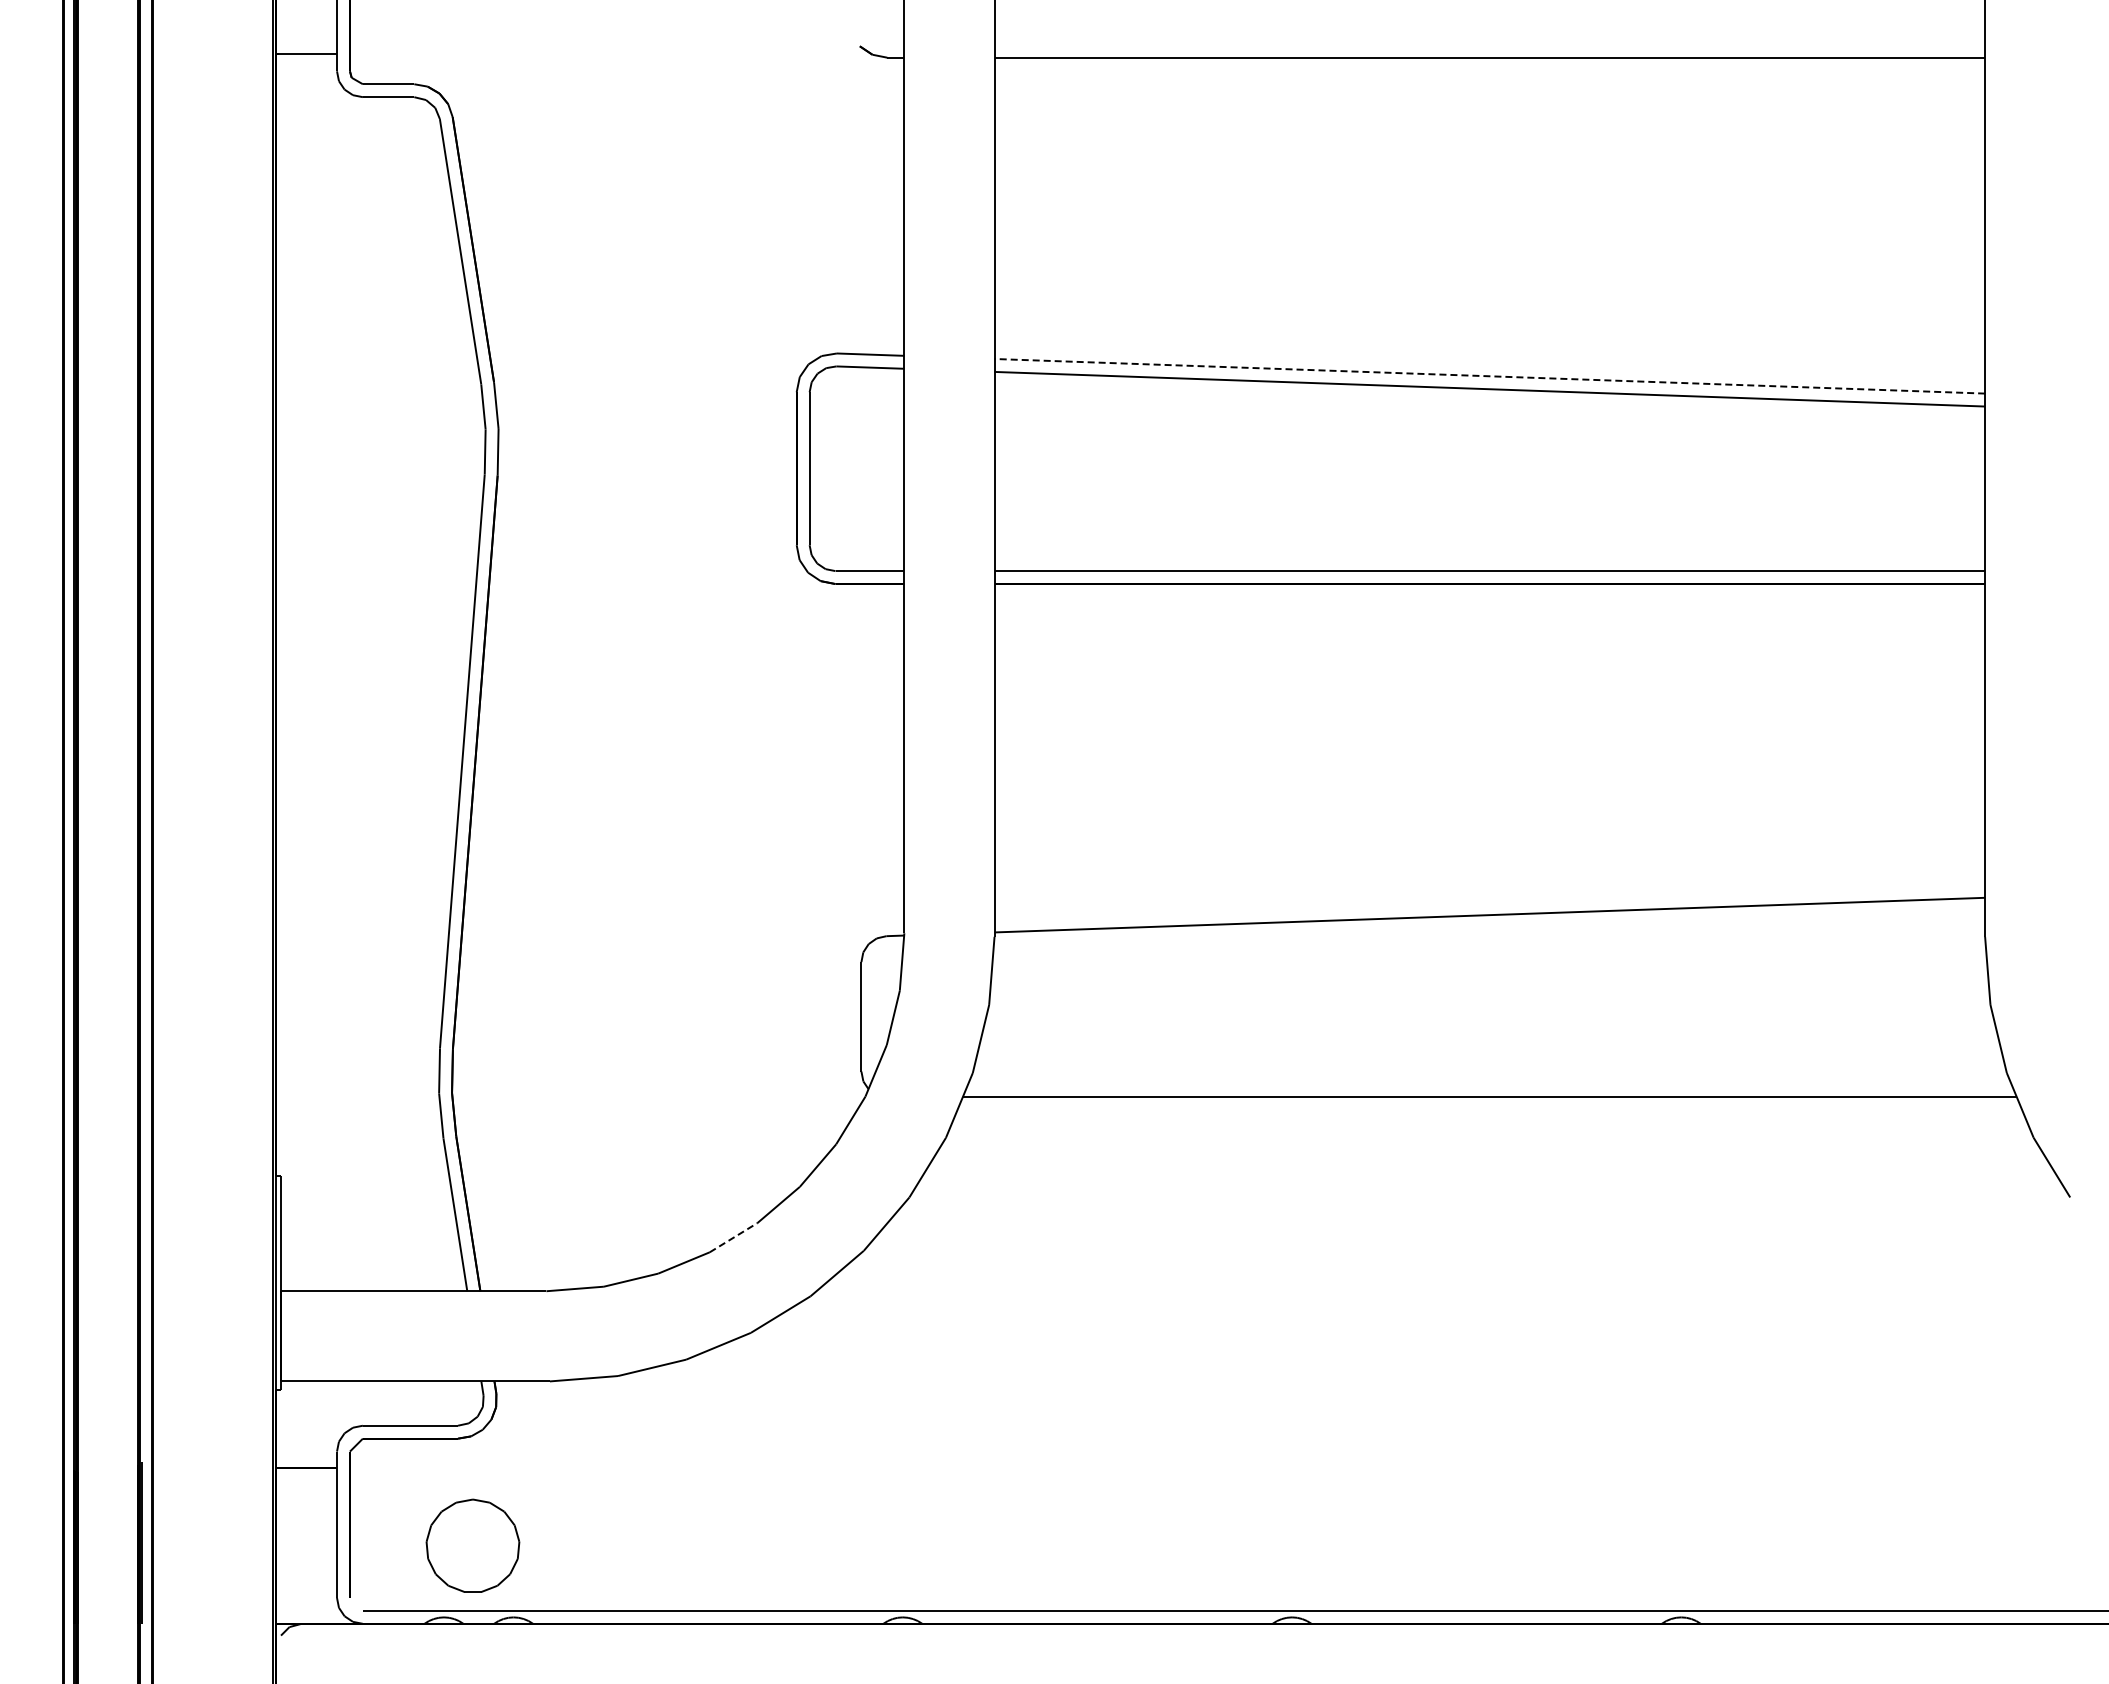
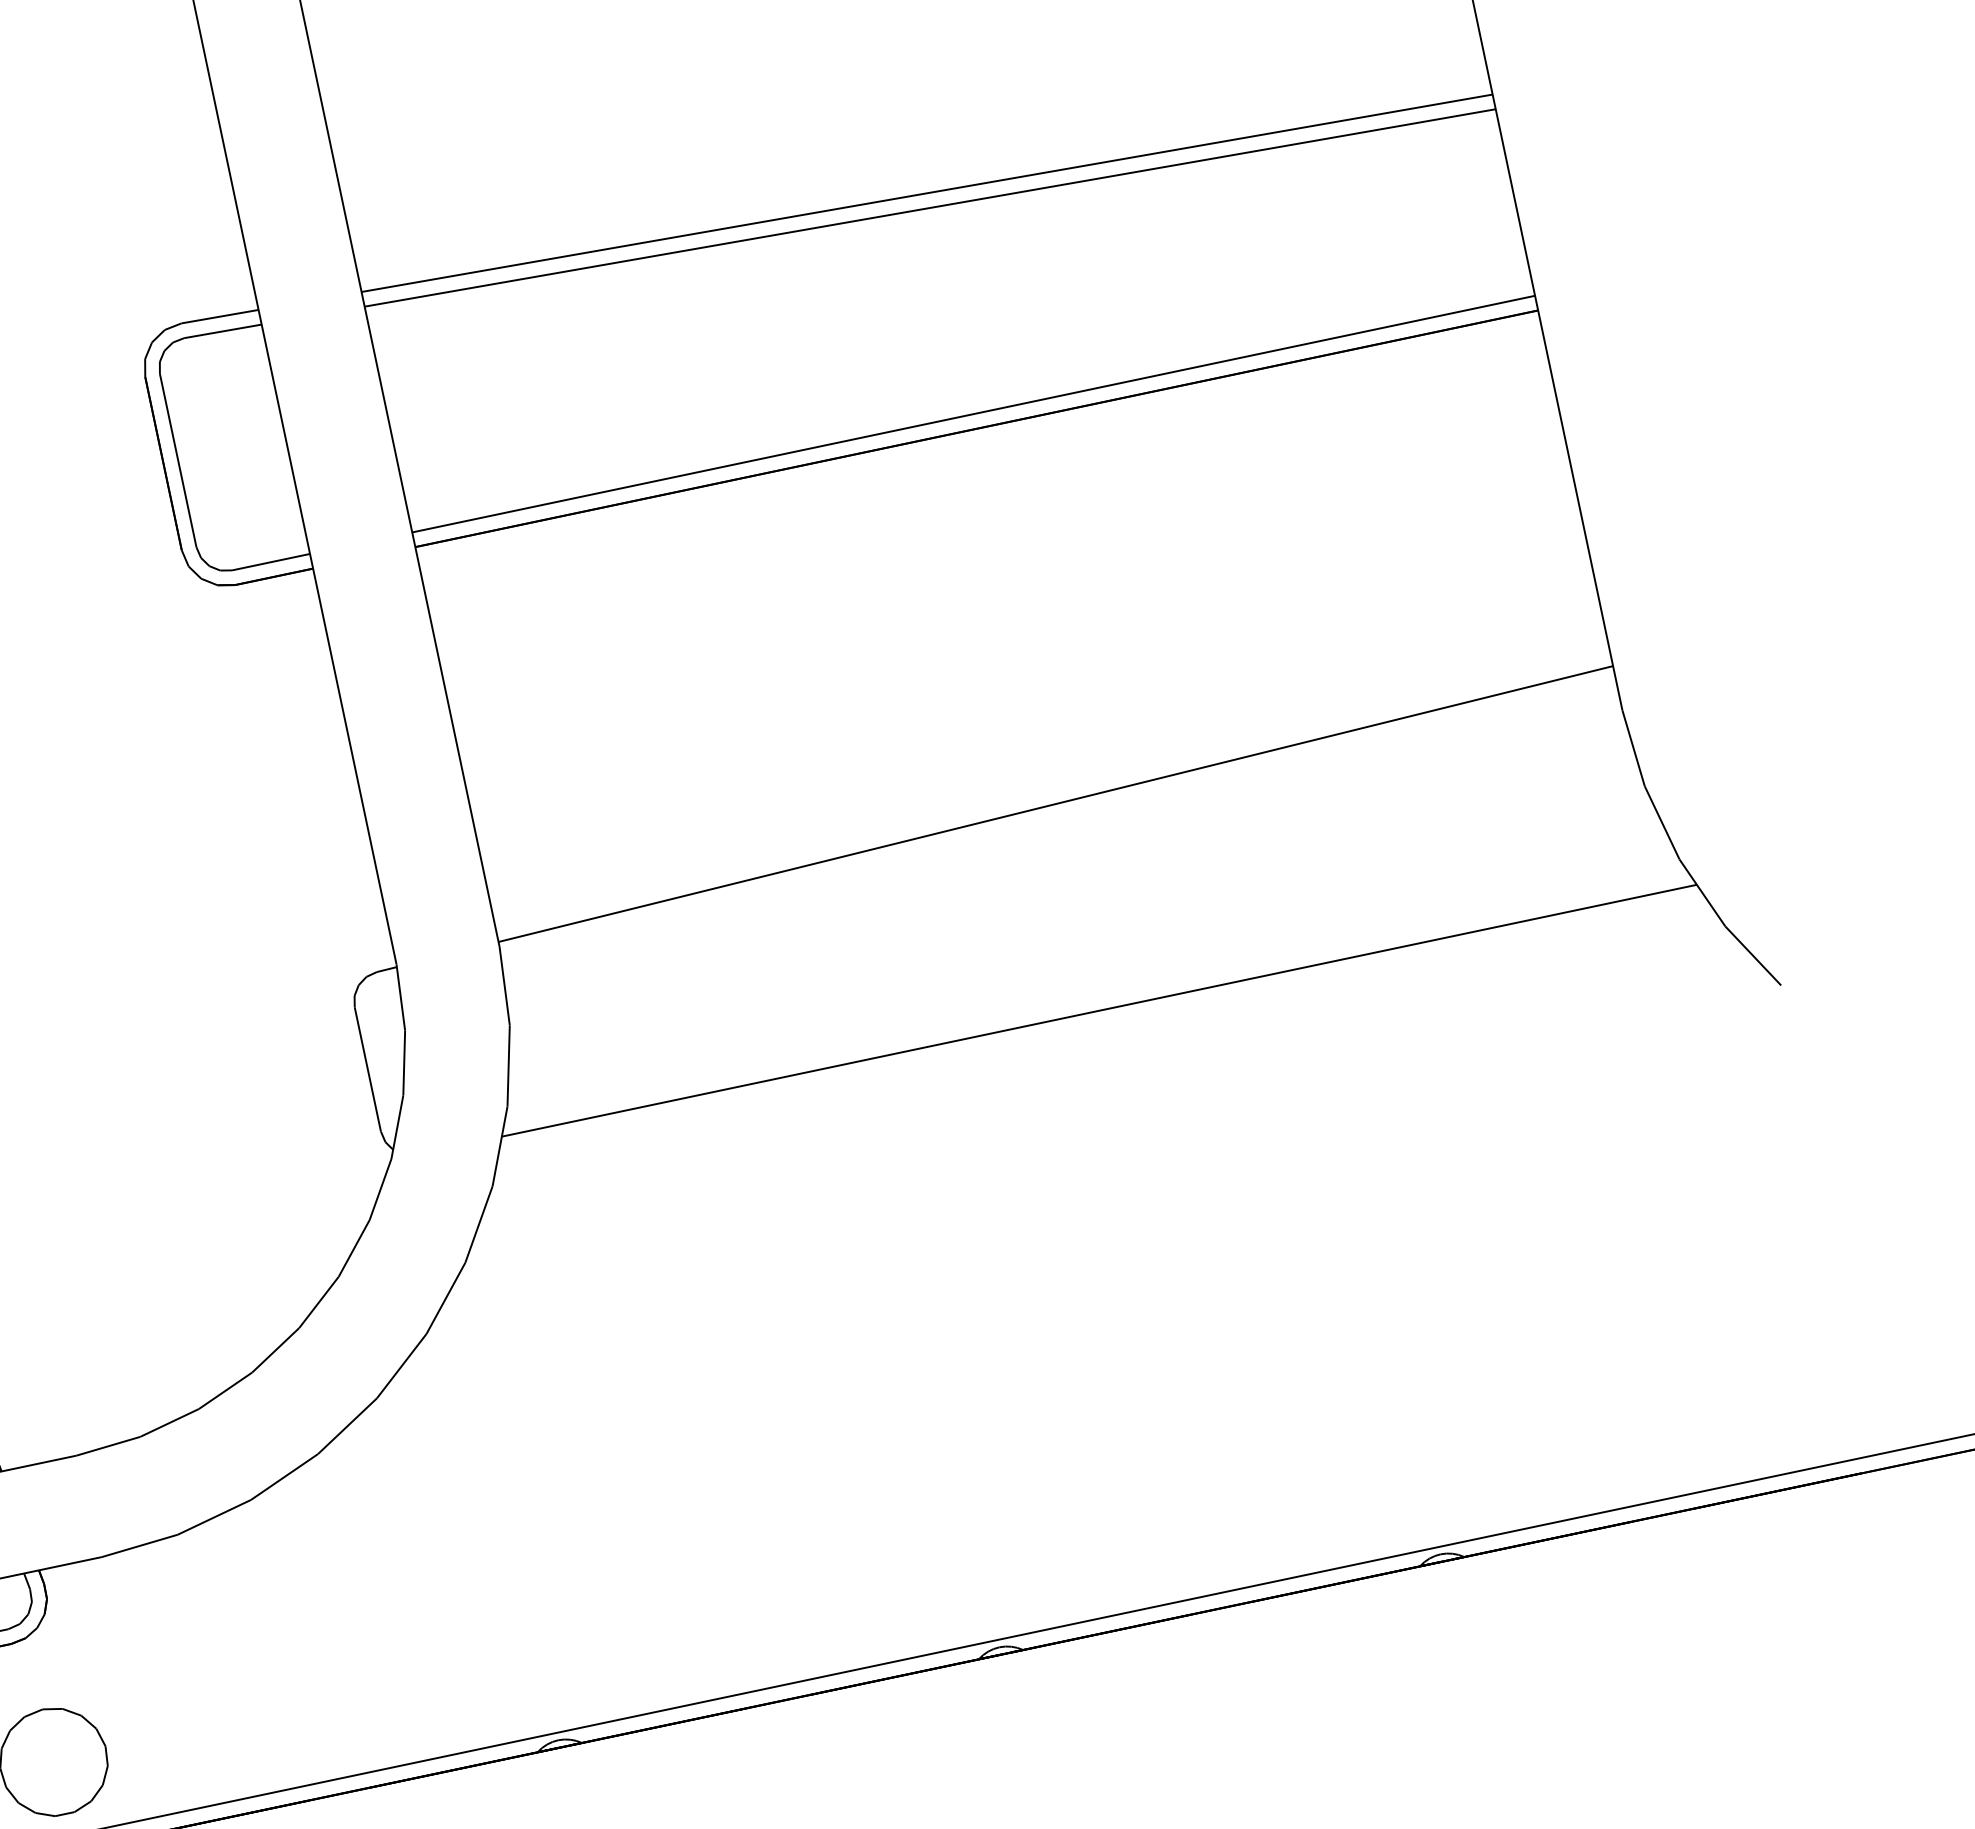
line: (1489, 376) -> (926, 193), dashed -> solid
line: (733, 1237) -> (275, 1350), dashed -> solid

